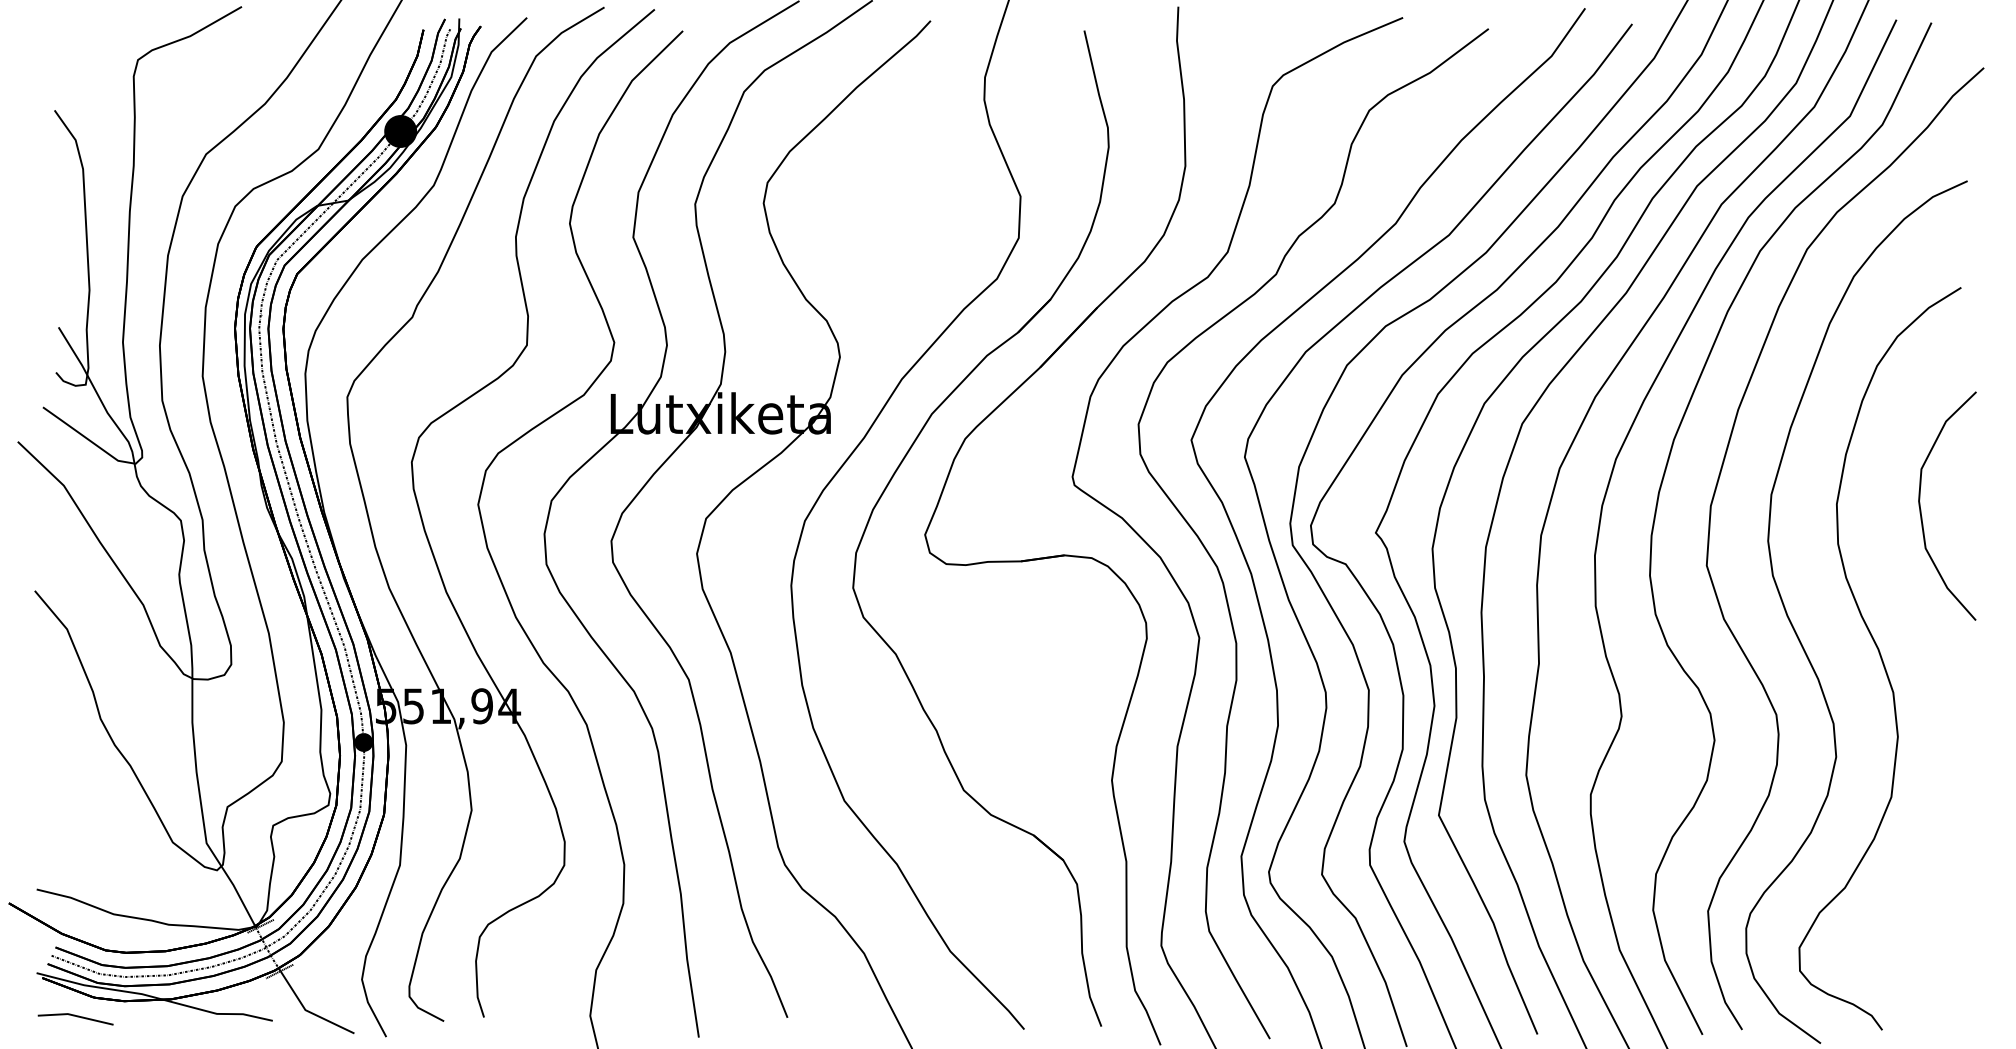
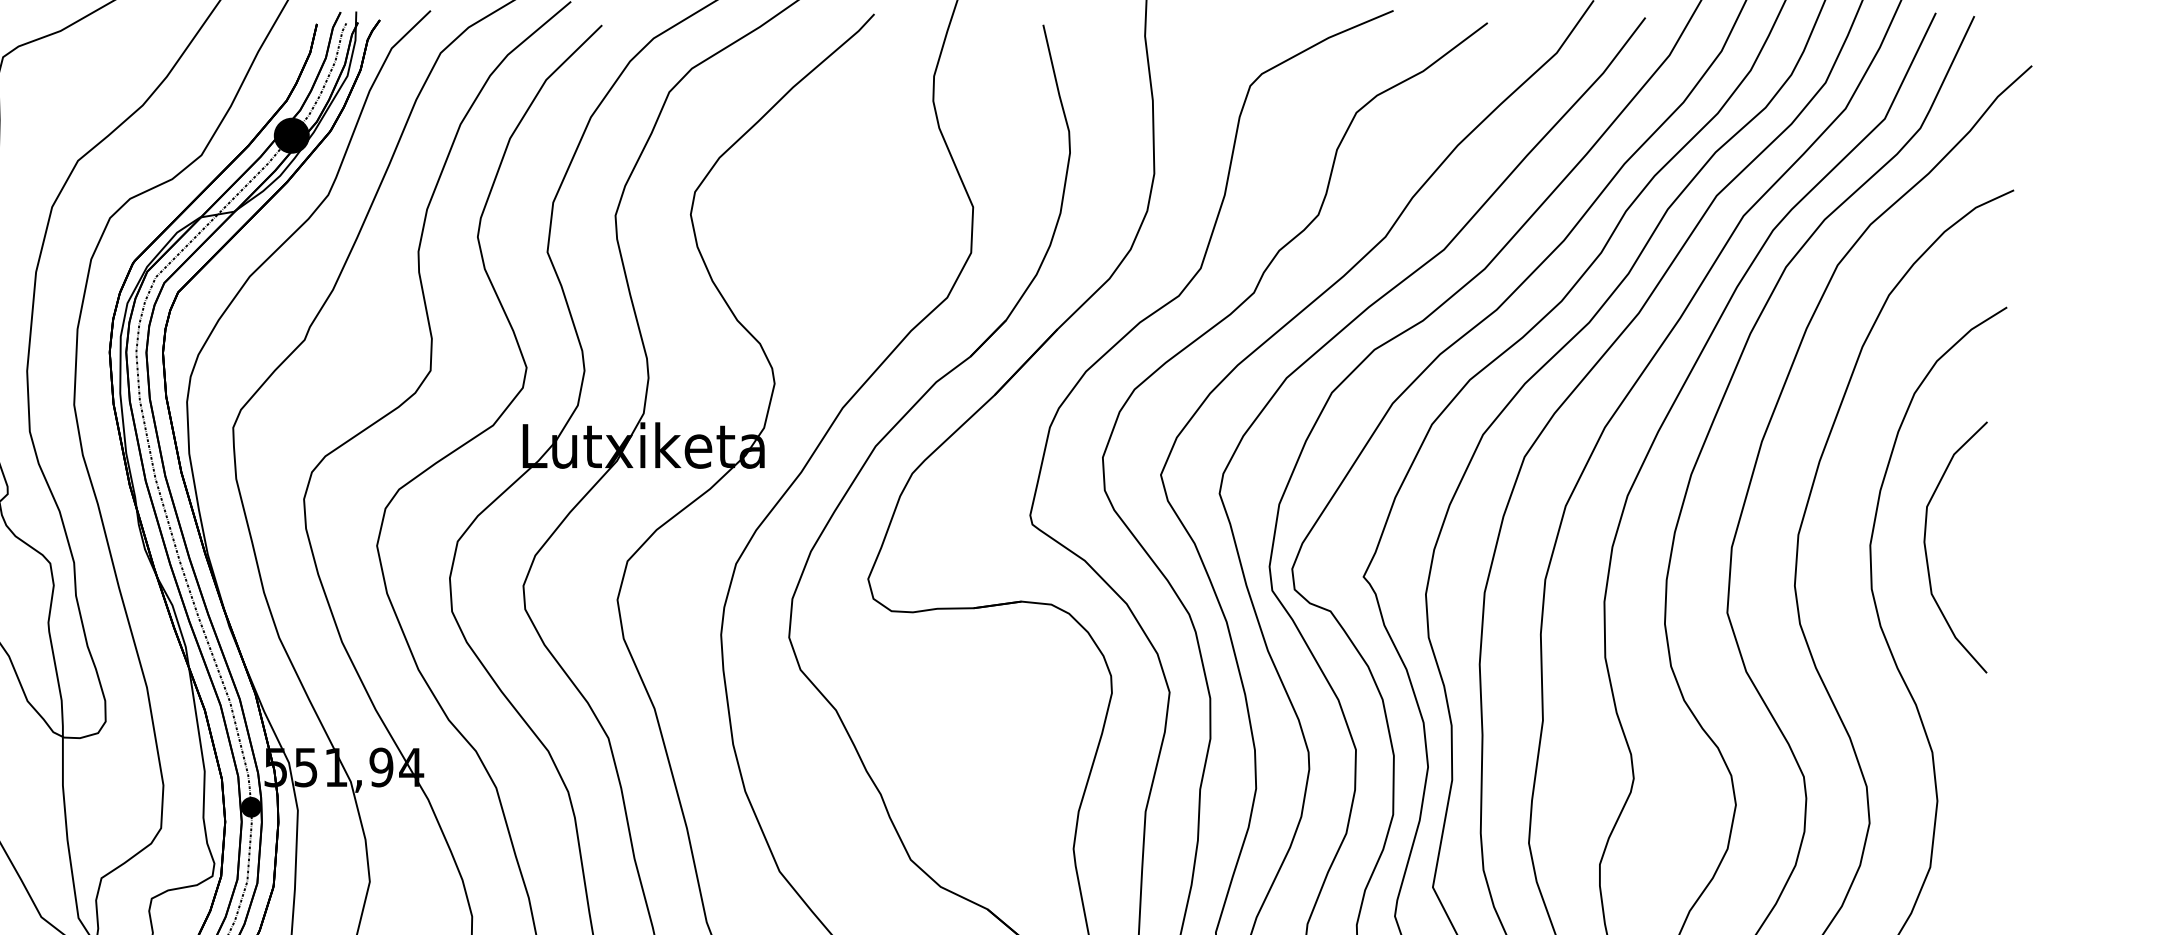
part: (1921, 509) -> (1927, 551), moved

